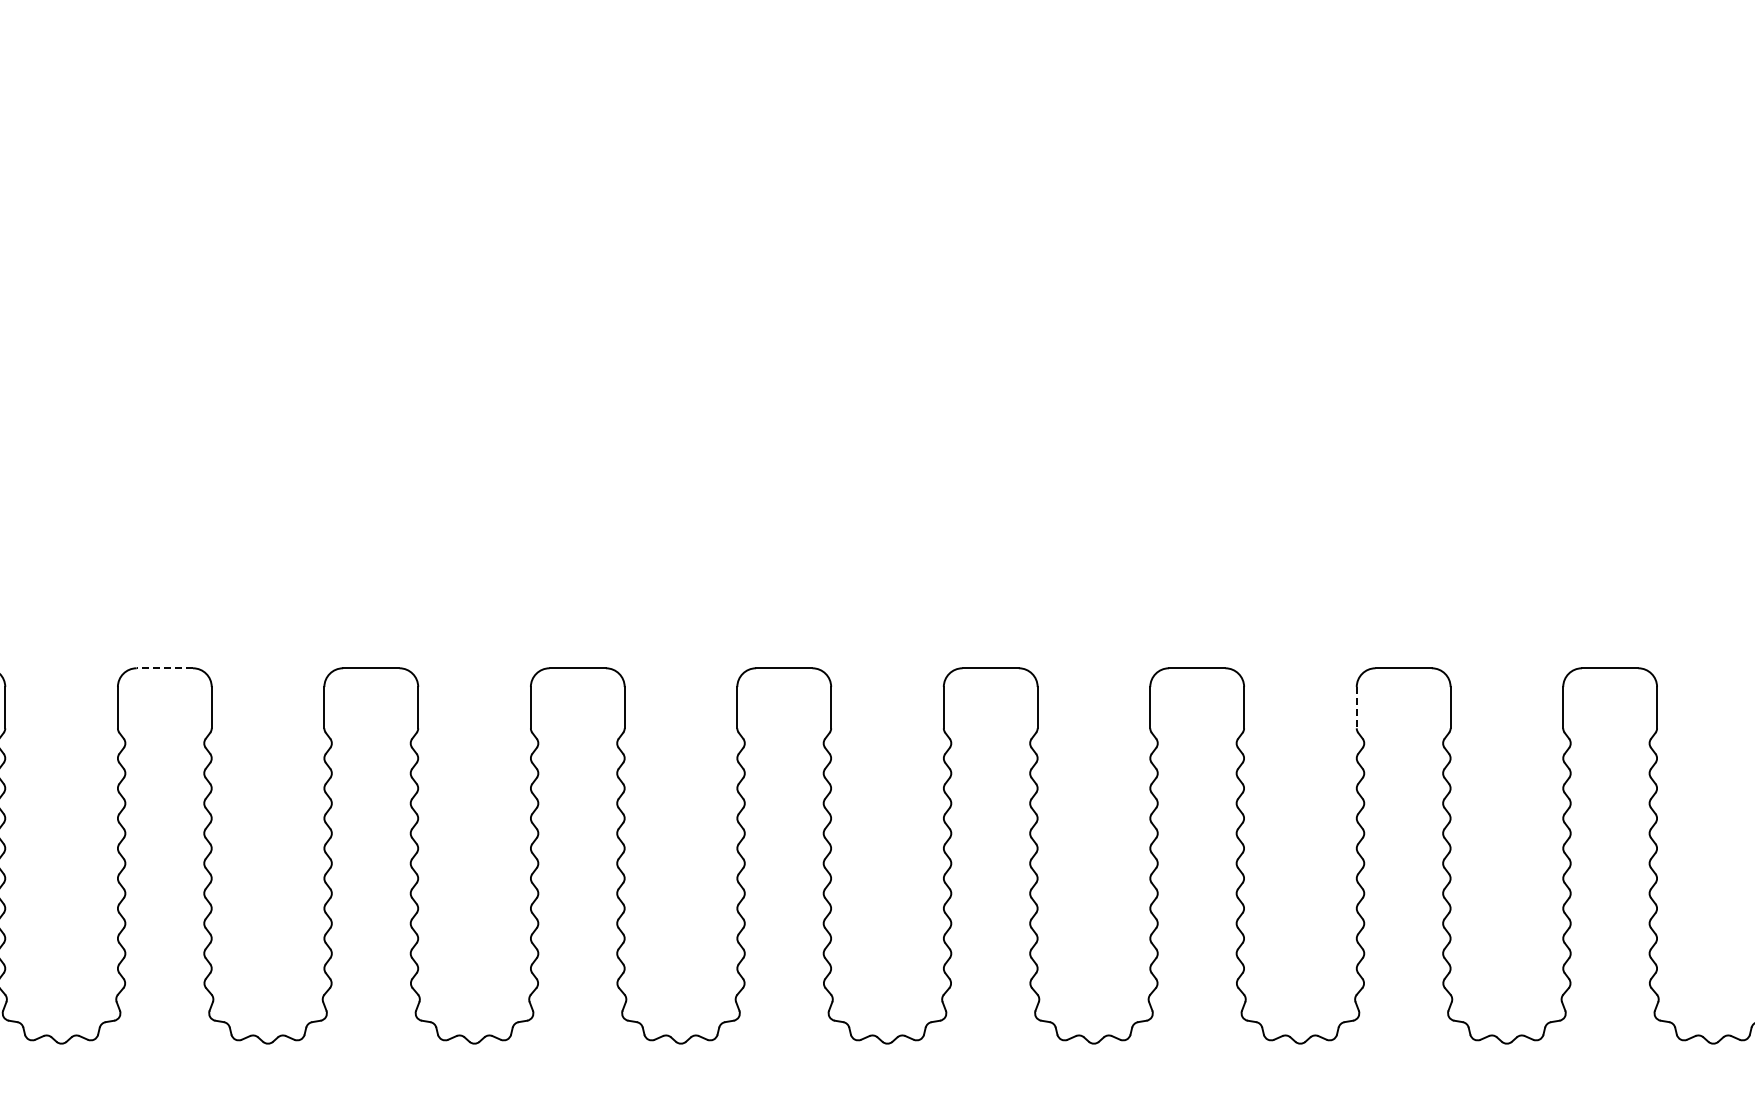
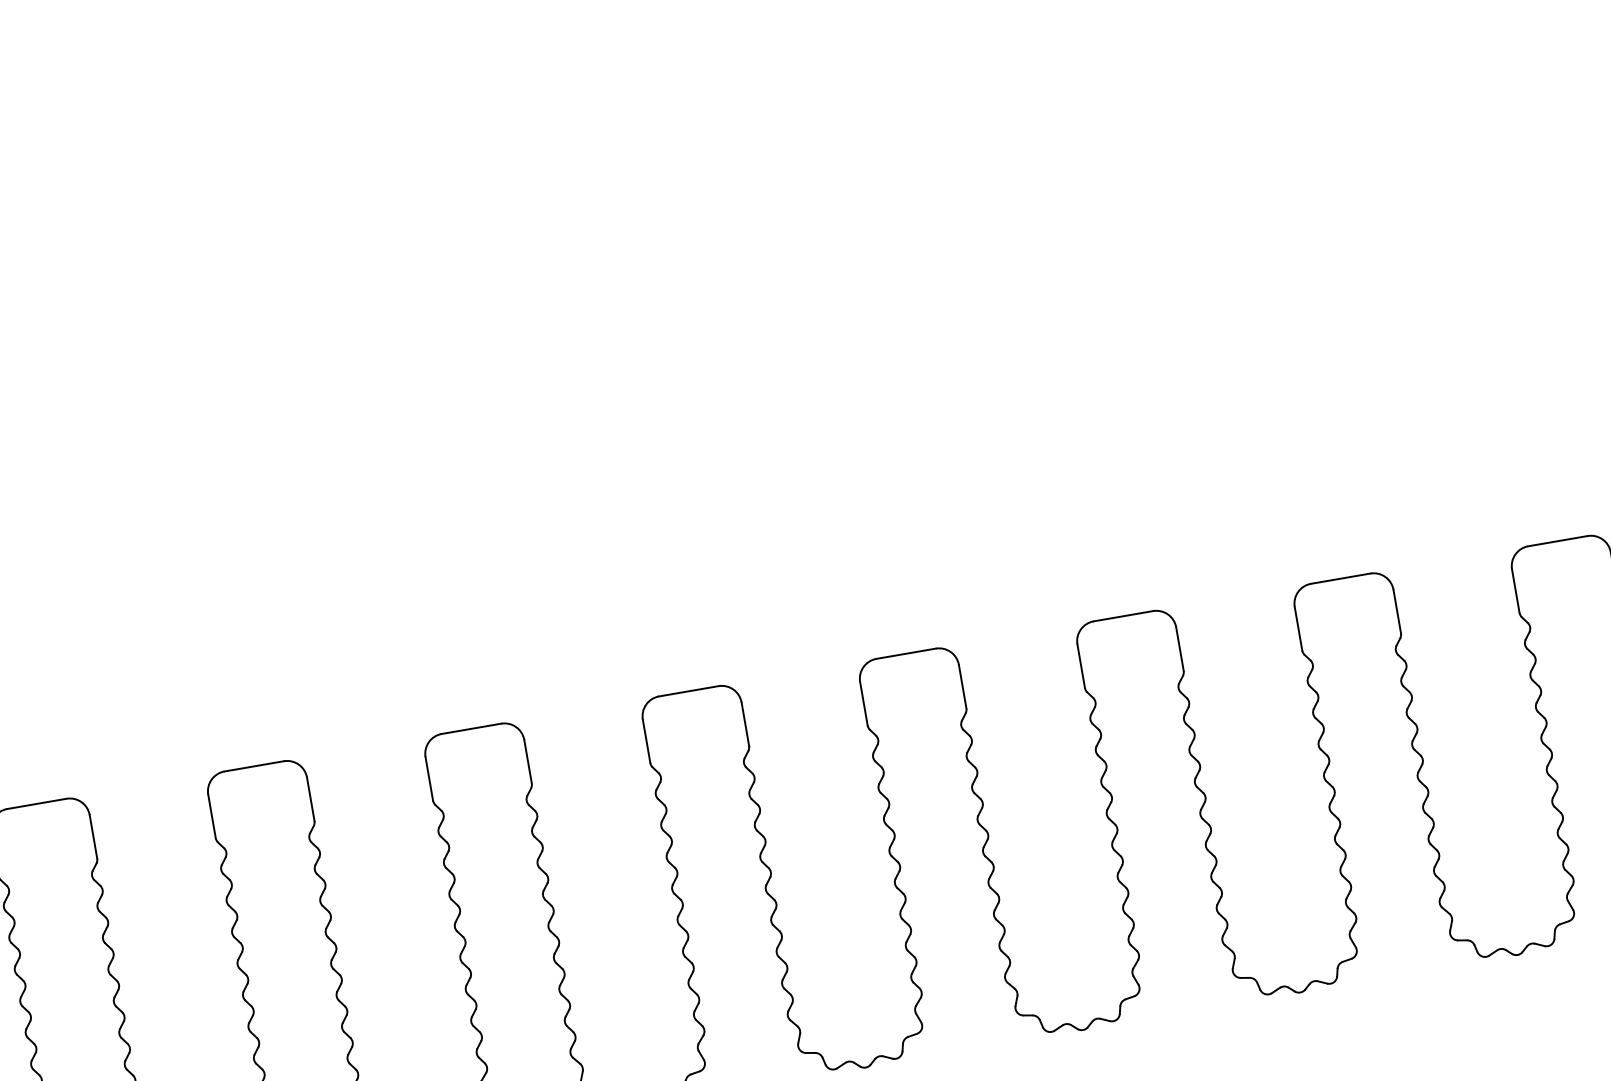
line: (164, 668) -> (253, 766), dashed -> solid
line: (1356, 707) -> (1515, 591), dashed -> solid

